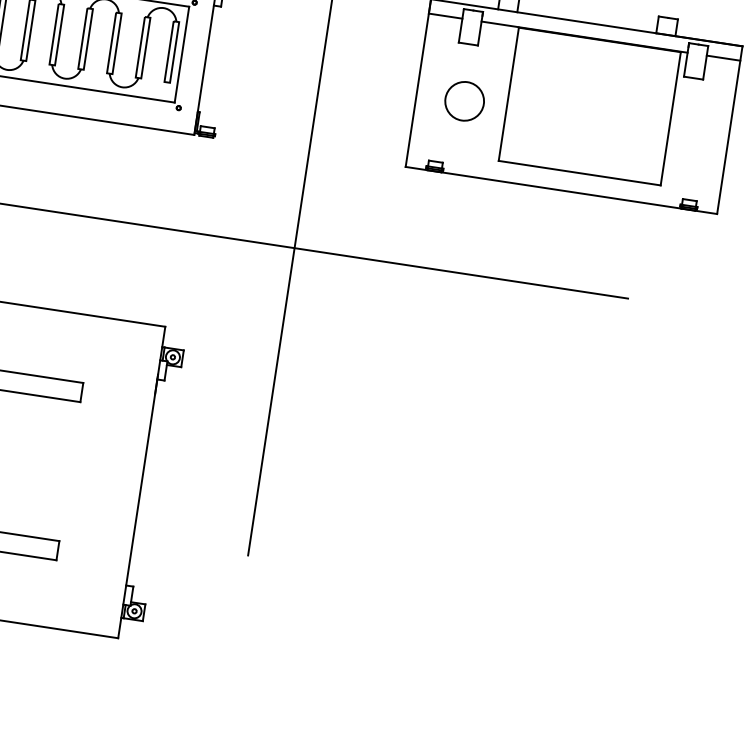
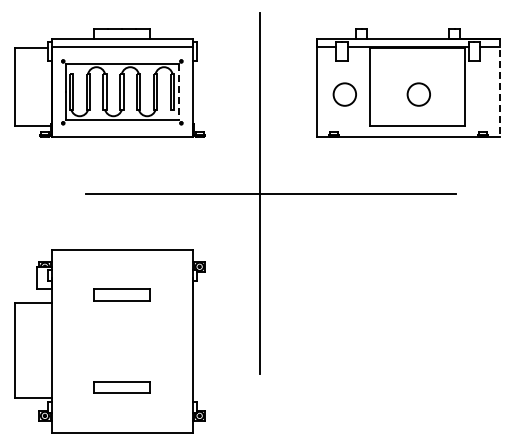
line: (181, 54) -> (178, 92), solid -> dashed
circle: (590, 120) -> (418, 94), added
line: (729, 130) -> (499, 88), solid -> dashed

